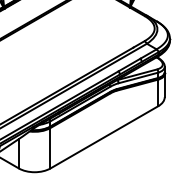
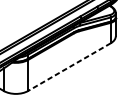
line: (103, 137) -> (68, 67), solid -> dashed

